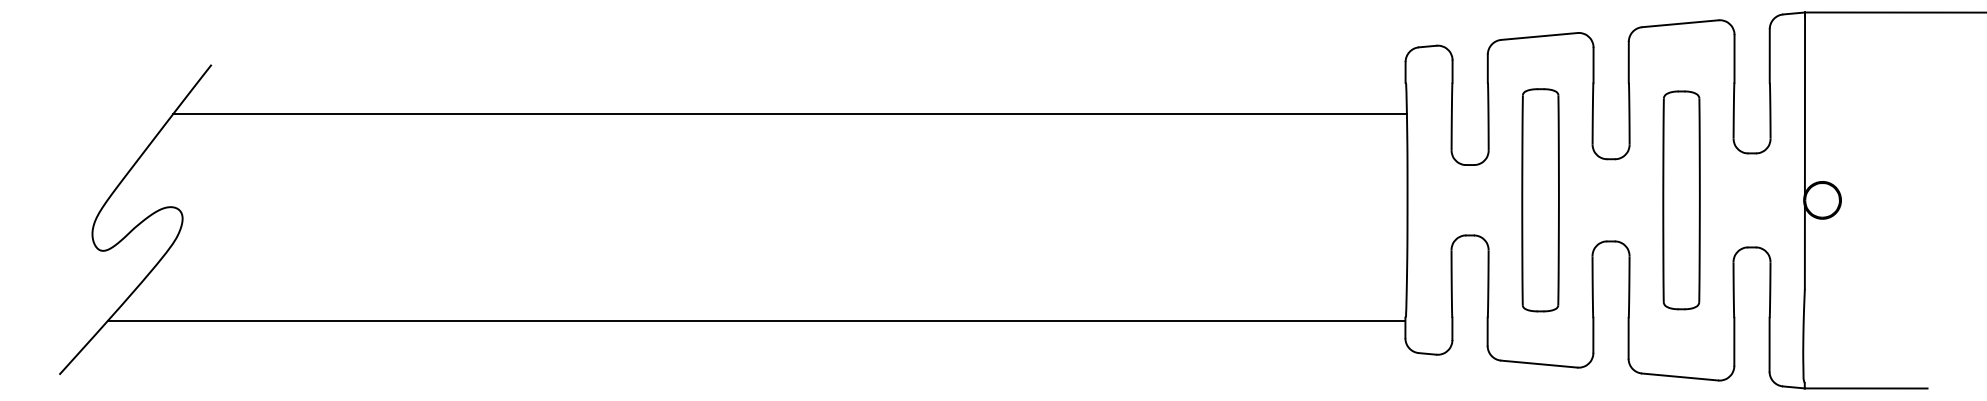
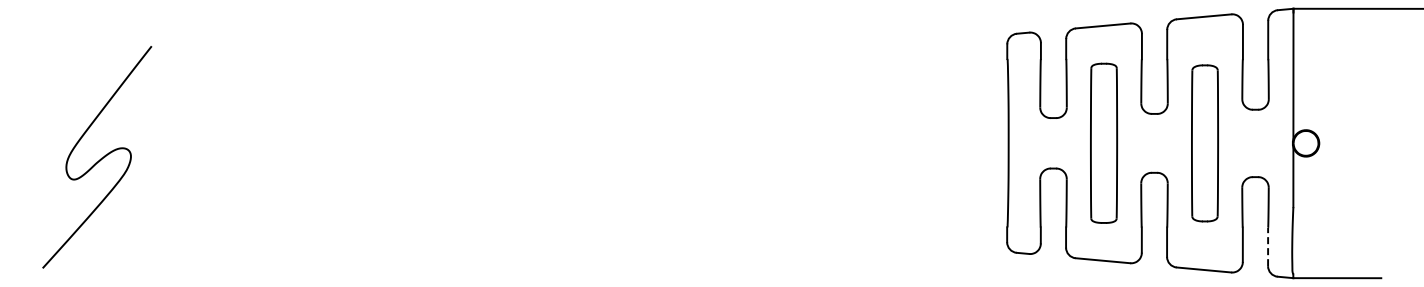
line: (790, 113) -> (566, 81), removed
line: (756, 321) -> (542, 230), removed
line: (1770, 344) -> (1268, 246), solid -> dashed

